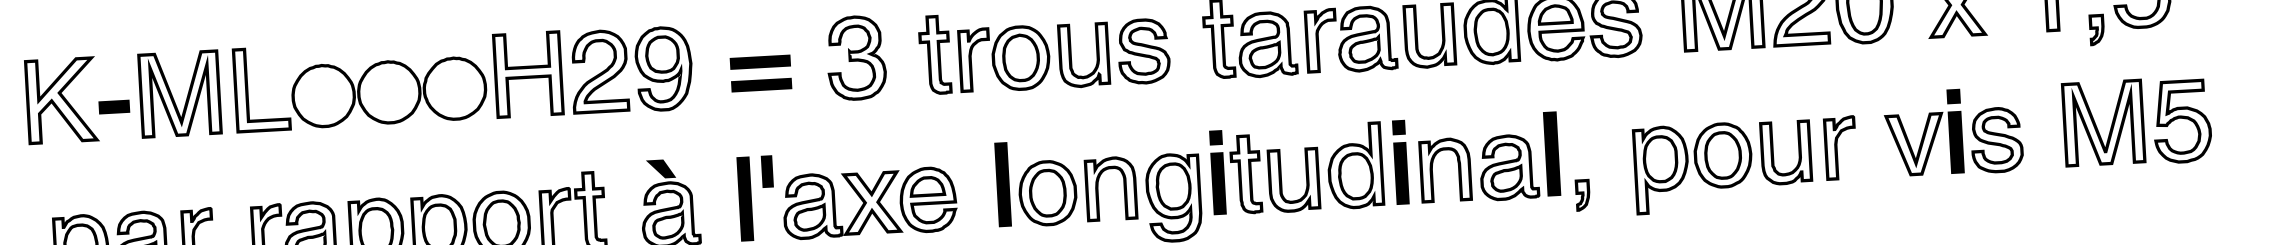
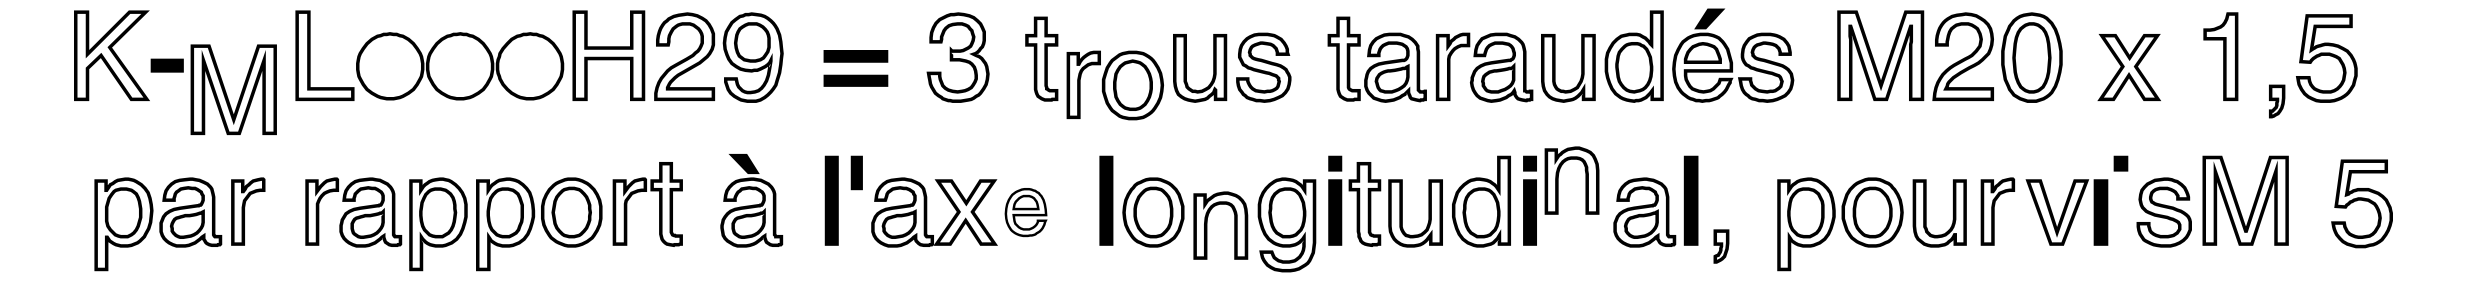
part: (1003, 59) -> (1114, 85), moved
part: (173, 96) -> (226, 91), moved
part: (2097, 126) -> (2238, 203), moved
part: (1923, 144) -> (2066, 212), moved
part: (1432, 170) -> (1558, 180), moved
part: (1098, 189) -> (1207, 225), moved
part: (927, 199) -> (1025, 212), size x0.7

